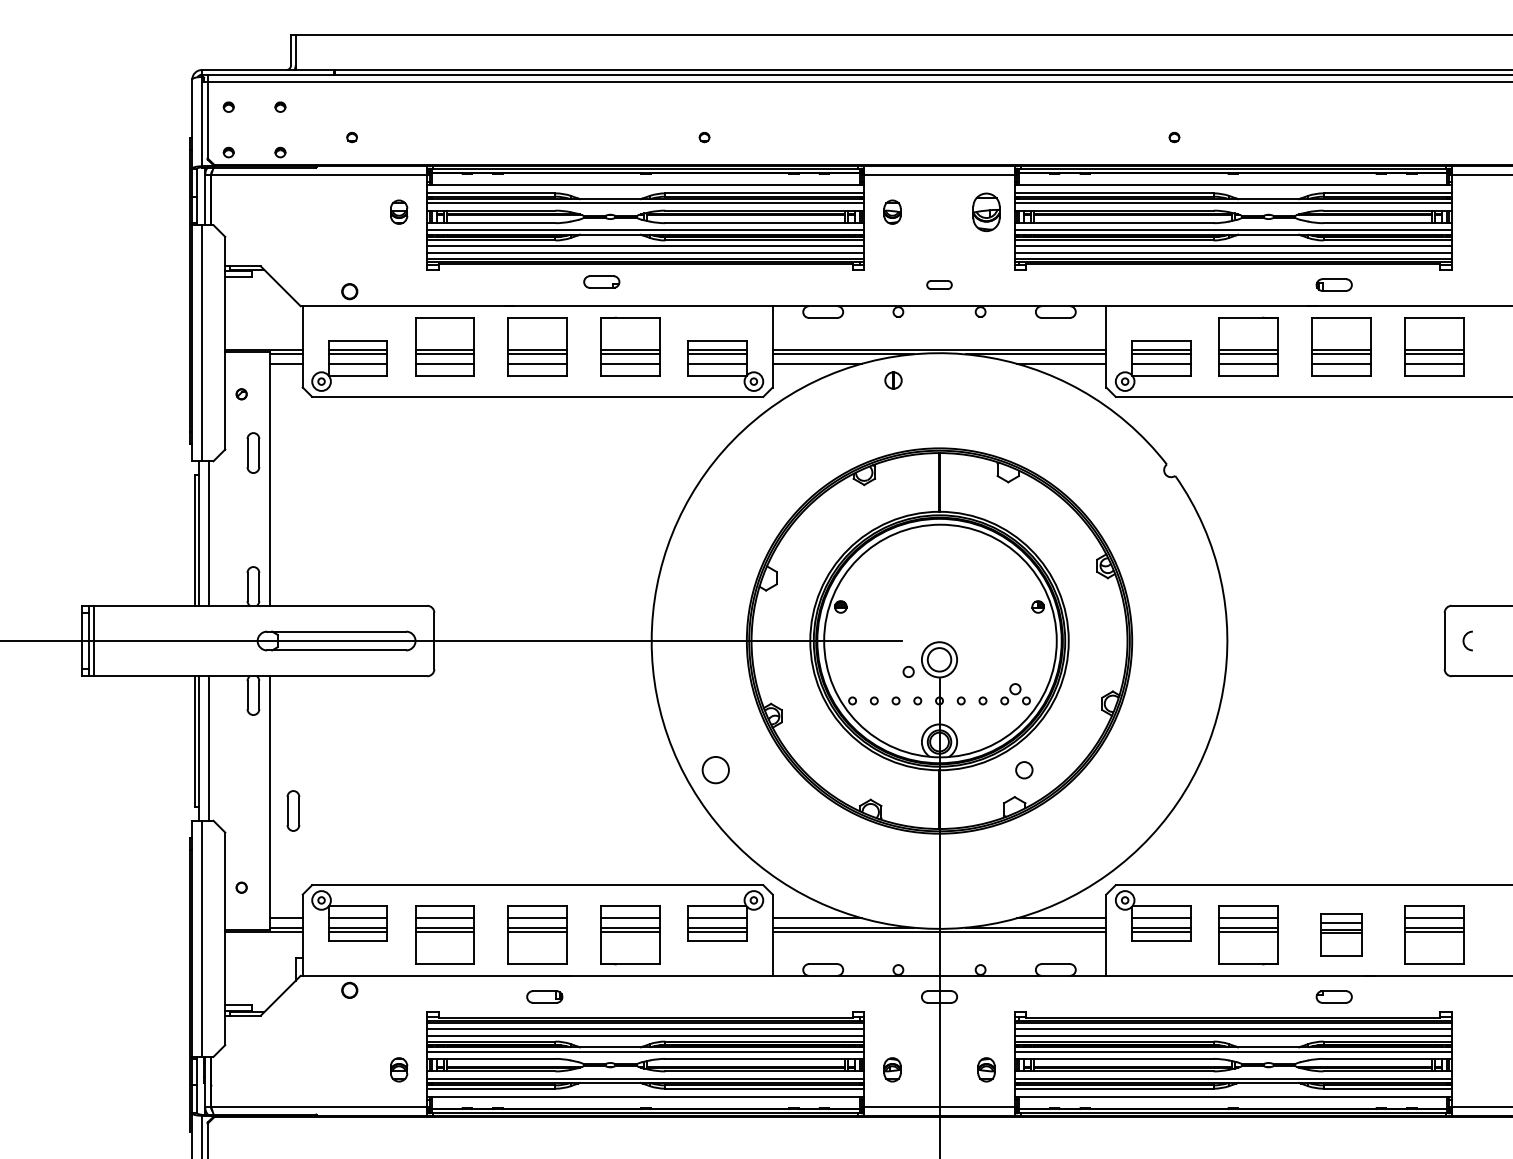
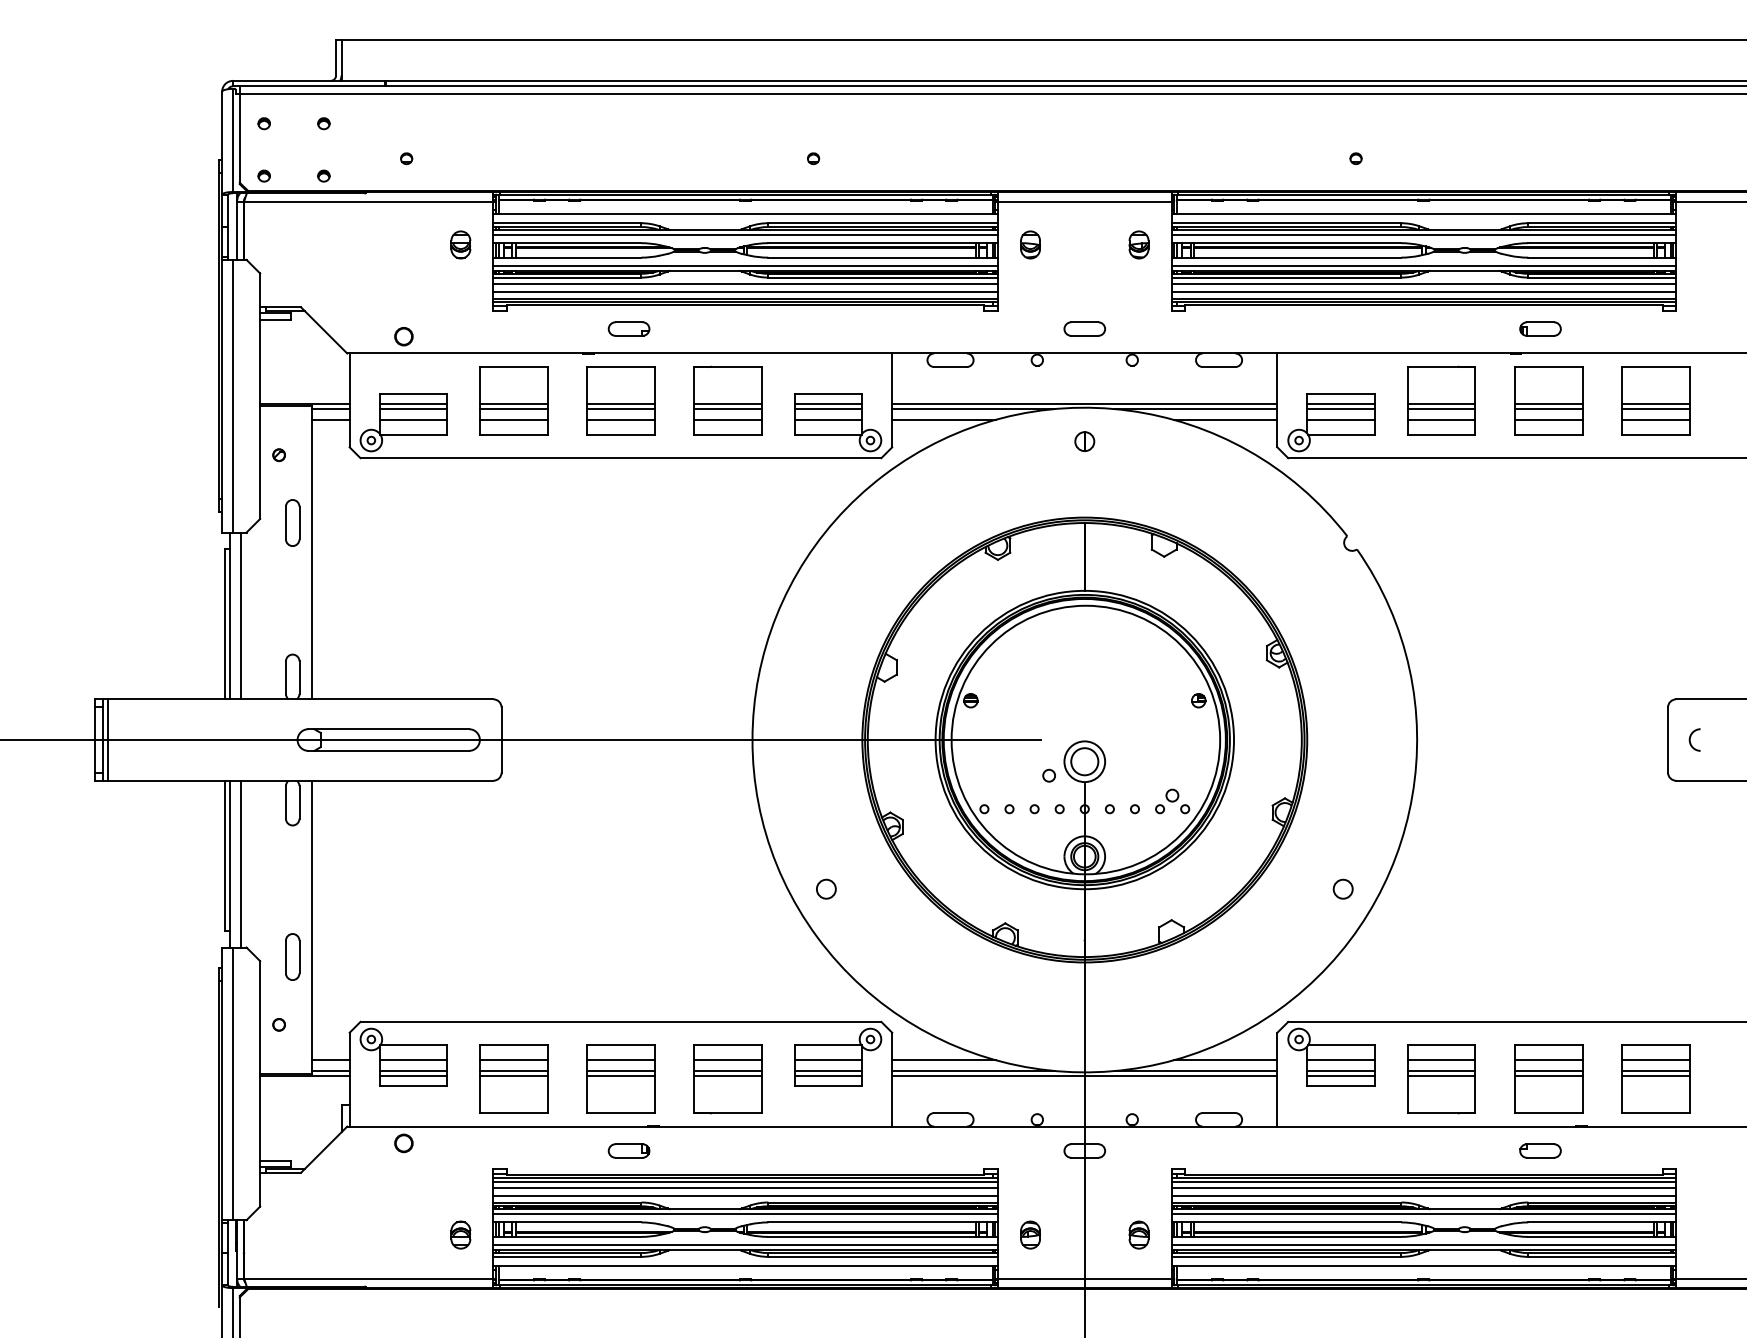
part: (986, 211) -> (1139, 244), size x0.62
part: (601, 281) -> (628, 328), moved
part: (939, 284) -> (1084, 328), size x1.43
part: (893, 380) -> (1084, 441), moved
circle: (715, 770) -> (826, 889), size x0.62
circle: (1024, 770) -> (1343, 889), moved
part: (293, 810) -> (292, 956), moved
part: (1341, 934) -> (1548, 1078), size x1.43

